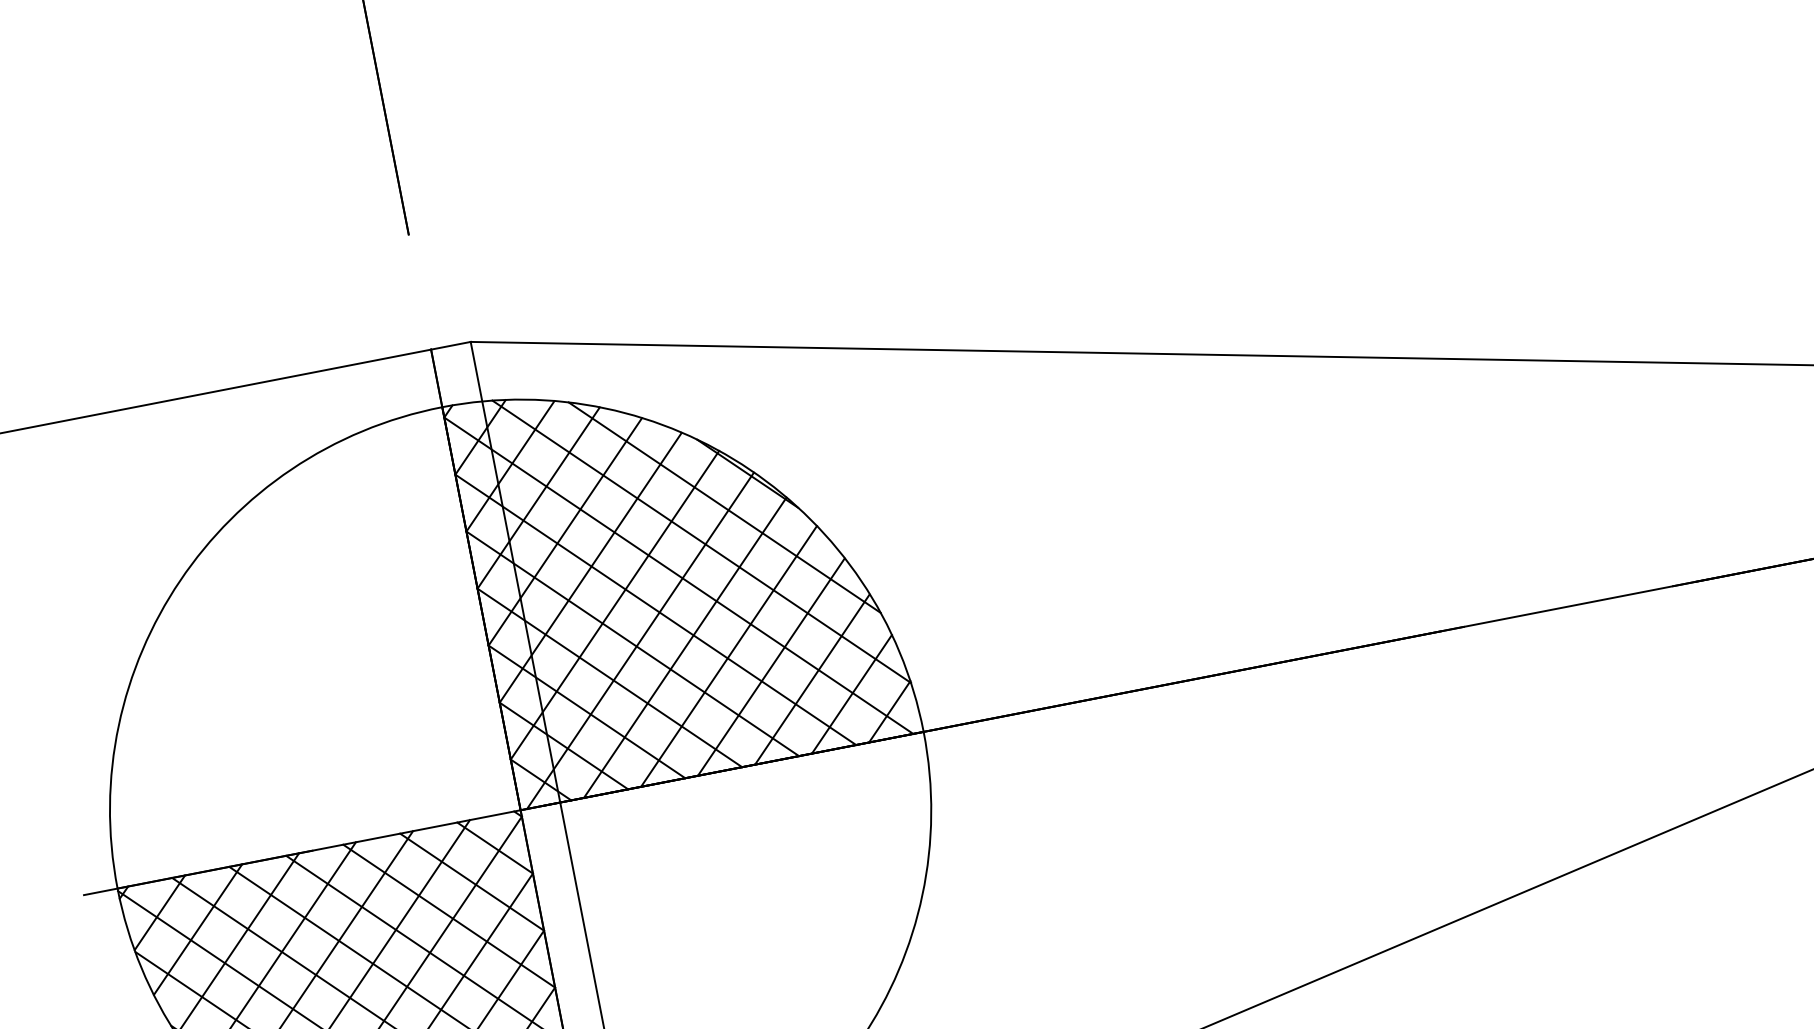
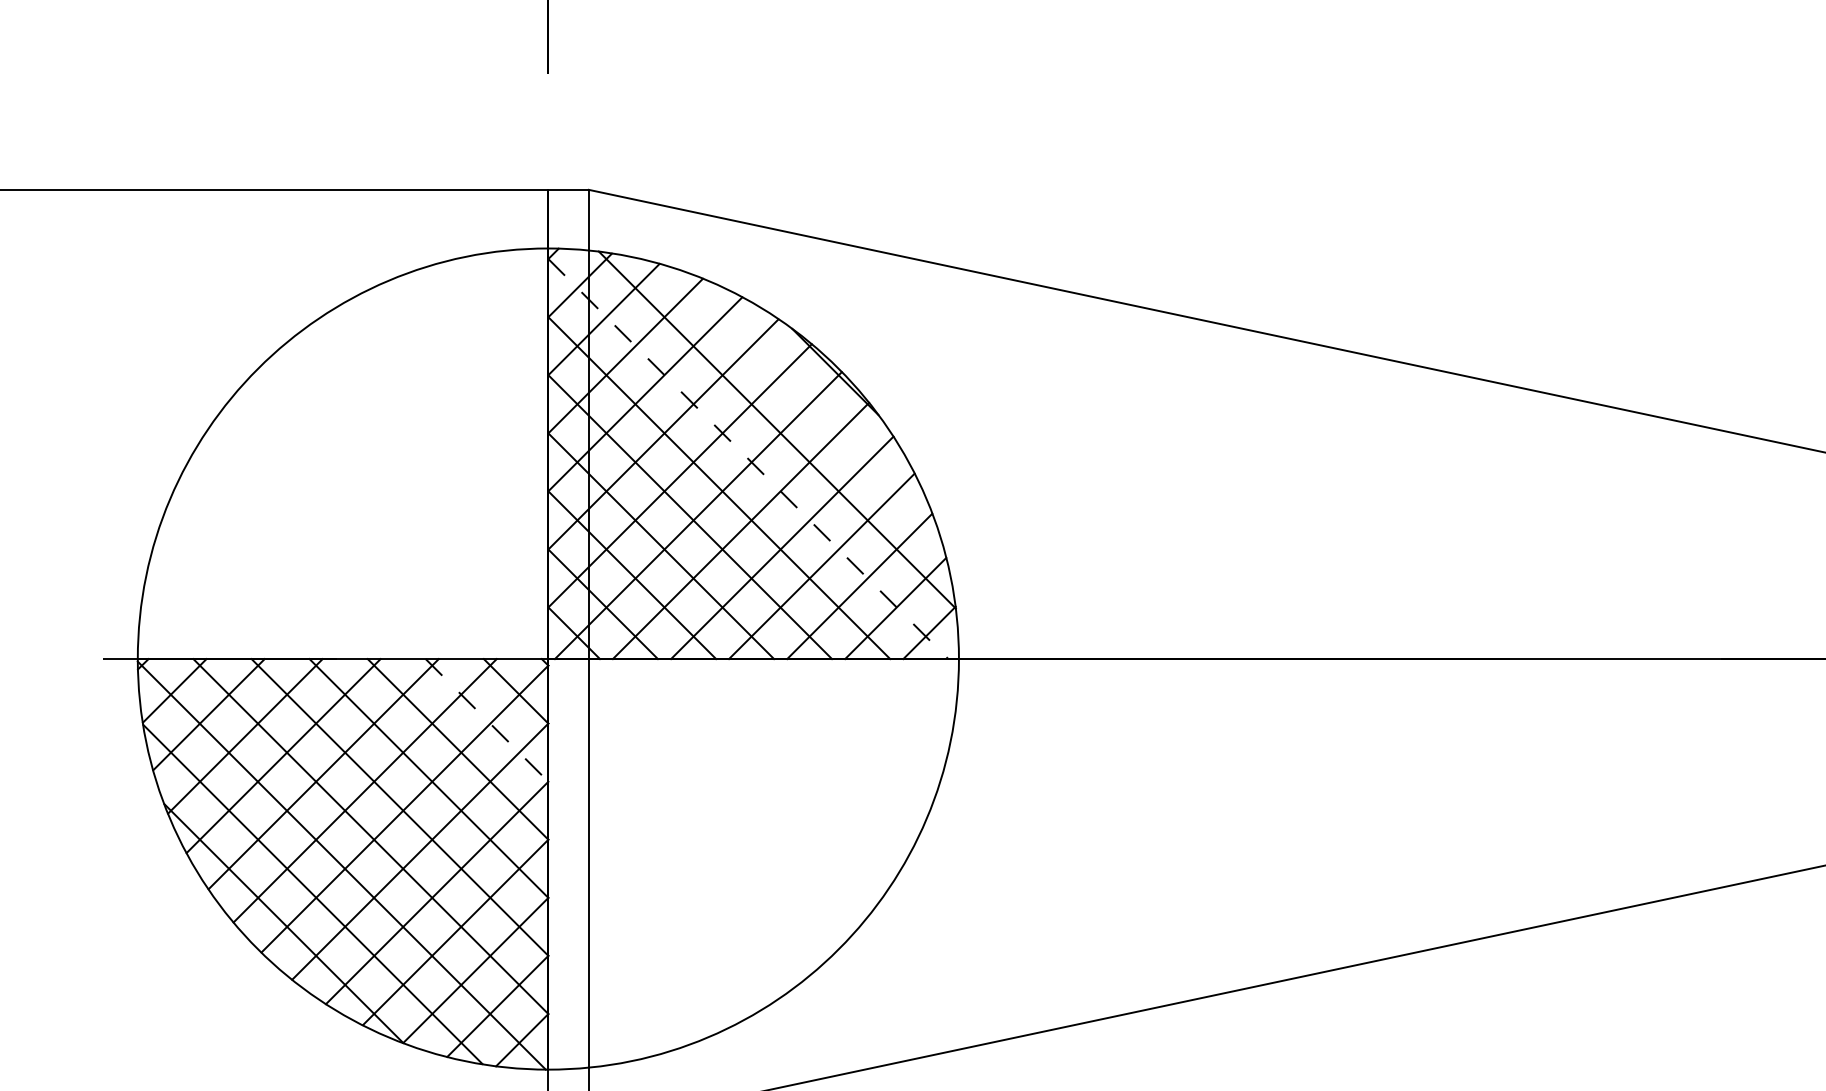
line: (724, 507) -> (806, 400), removed
line: (678, 576) -> (748, 459), solid -> dashed
line: (472, 882) -> (487, 720), solid -> dashed

